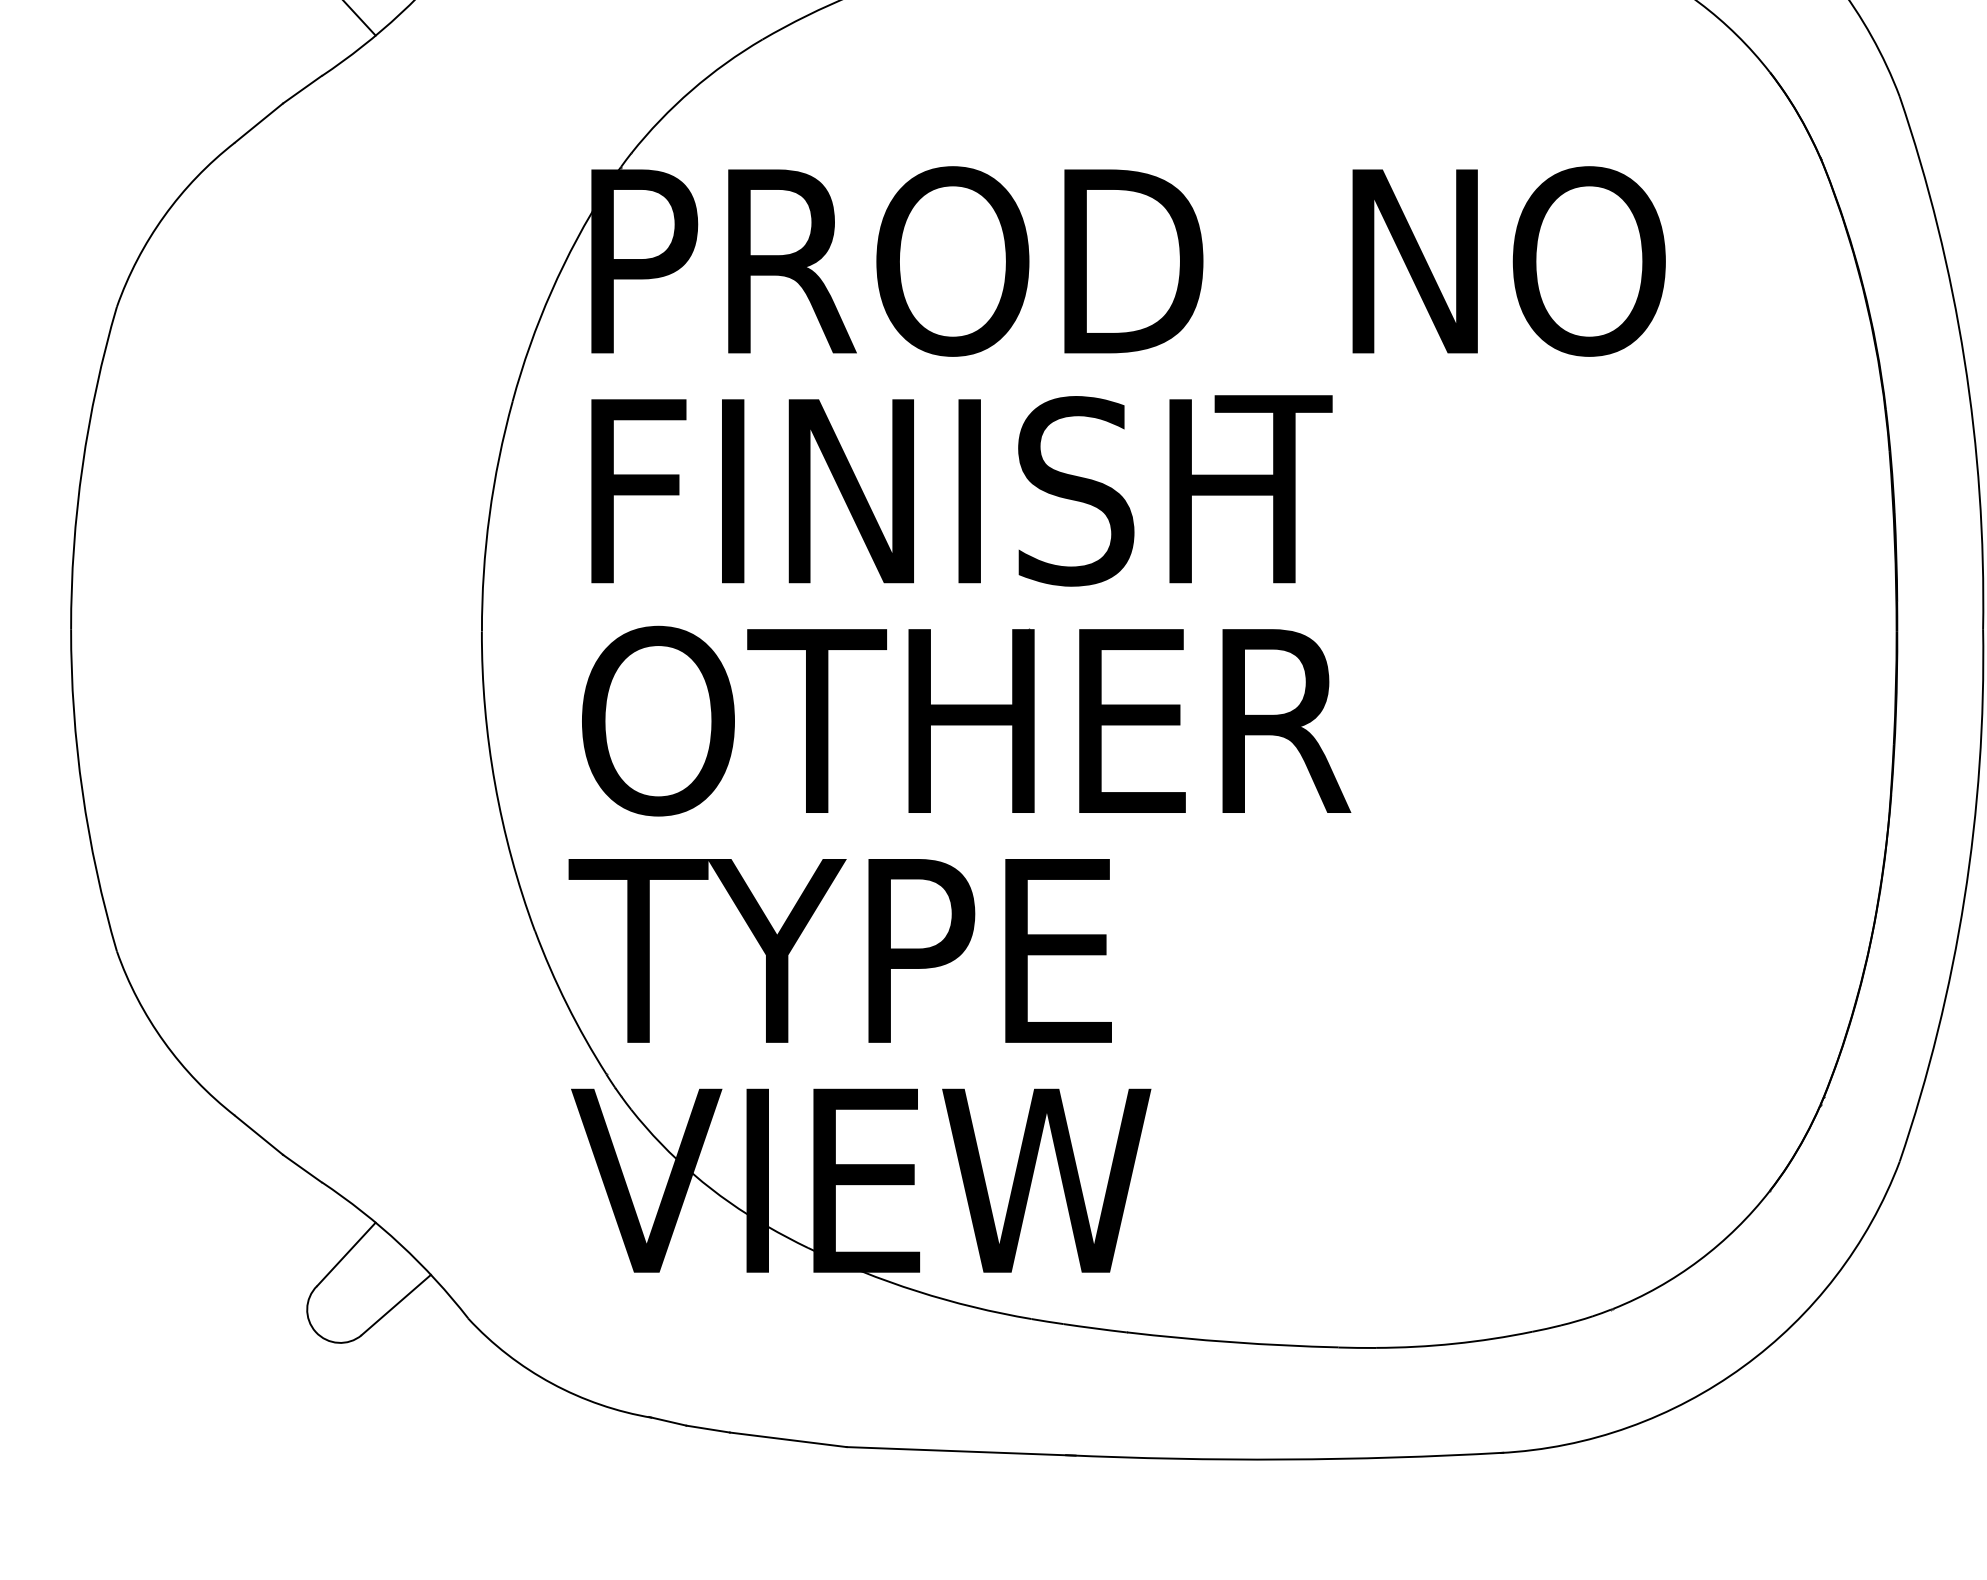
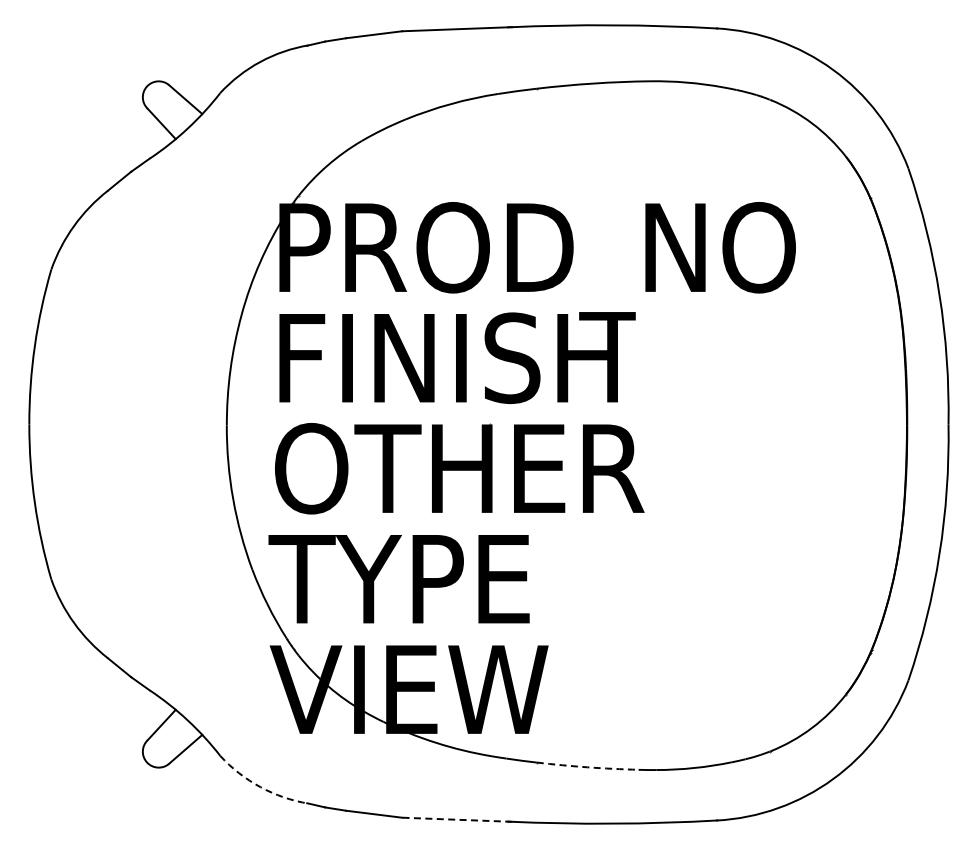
arc: (1232, 1342) -> (587, 767), solid -> dashed
arc: (551, 1384) -> (260, 787), solid -> dashed
line: (959, 1450) -> (456, 819), solid -> dashed

